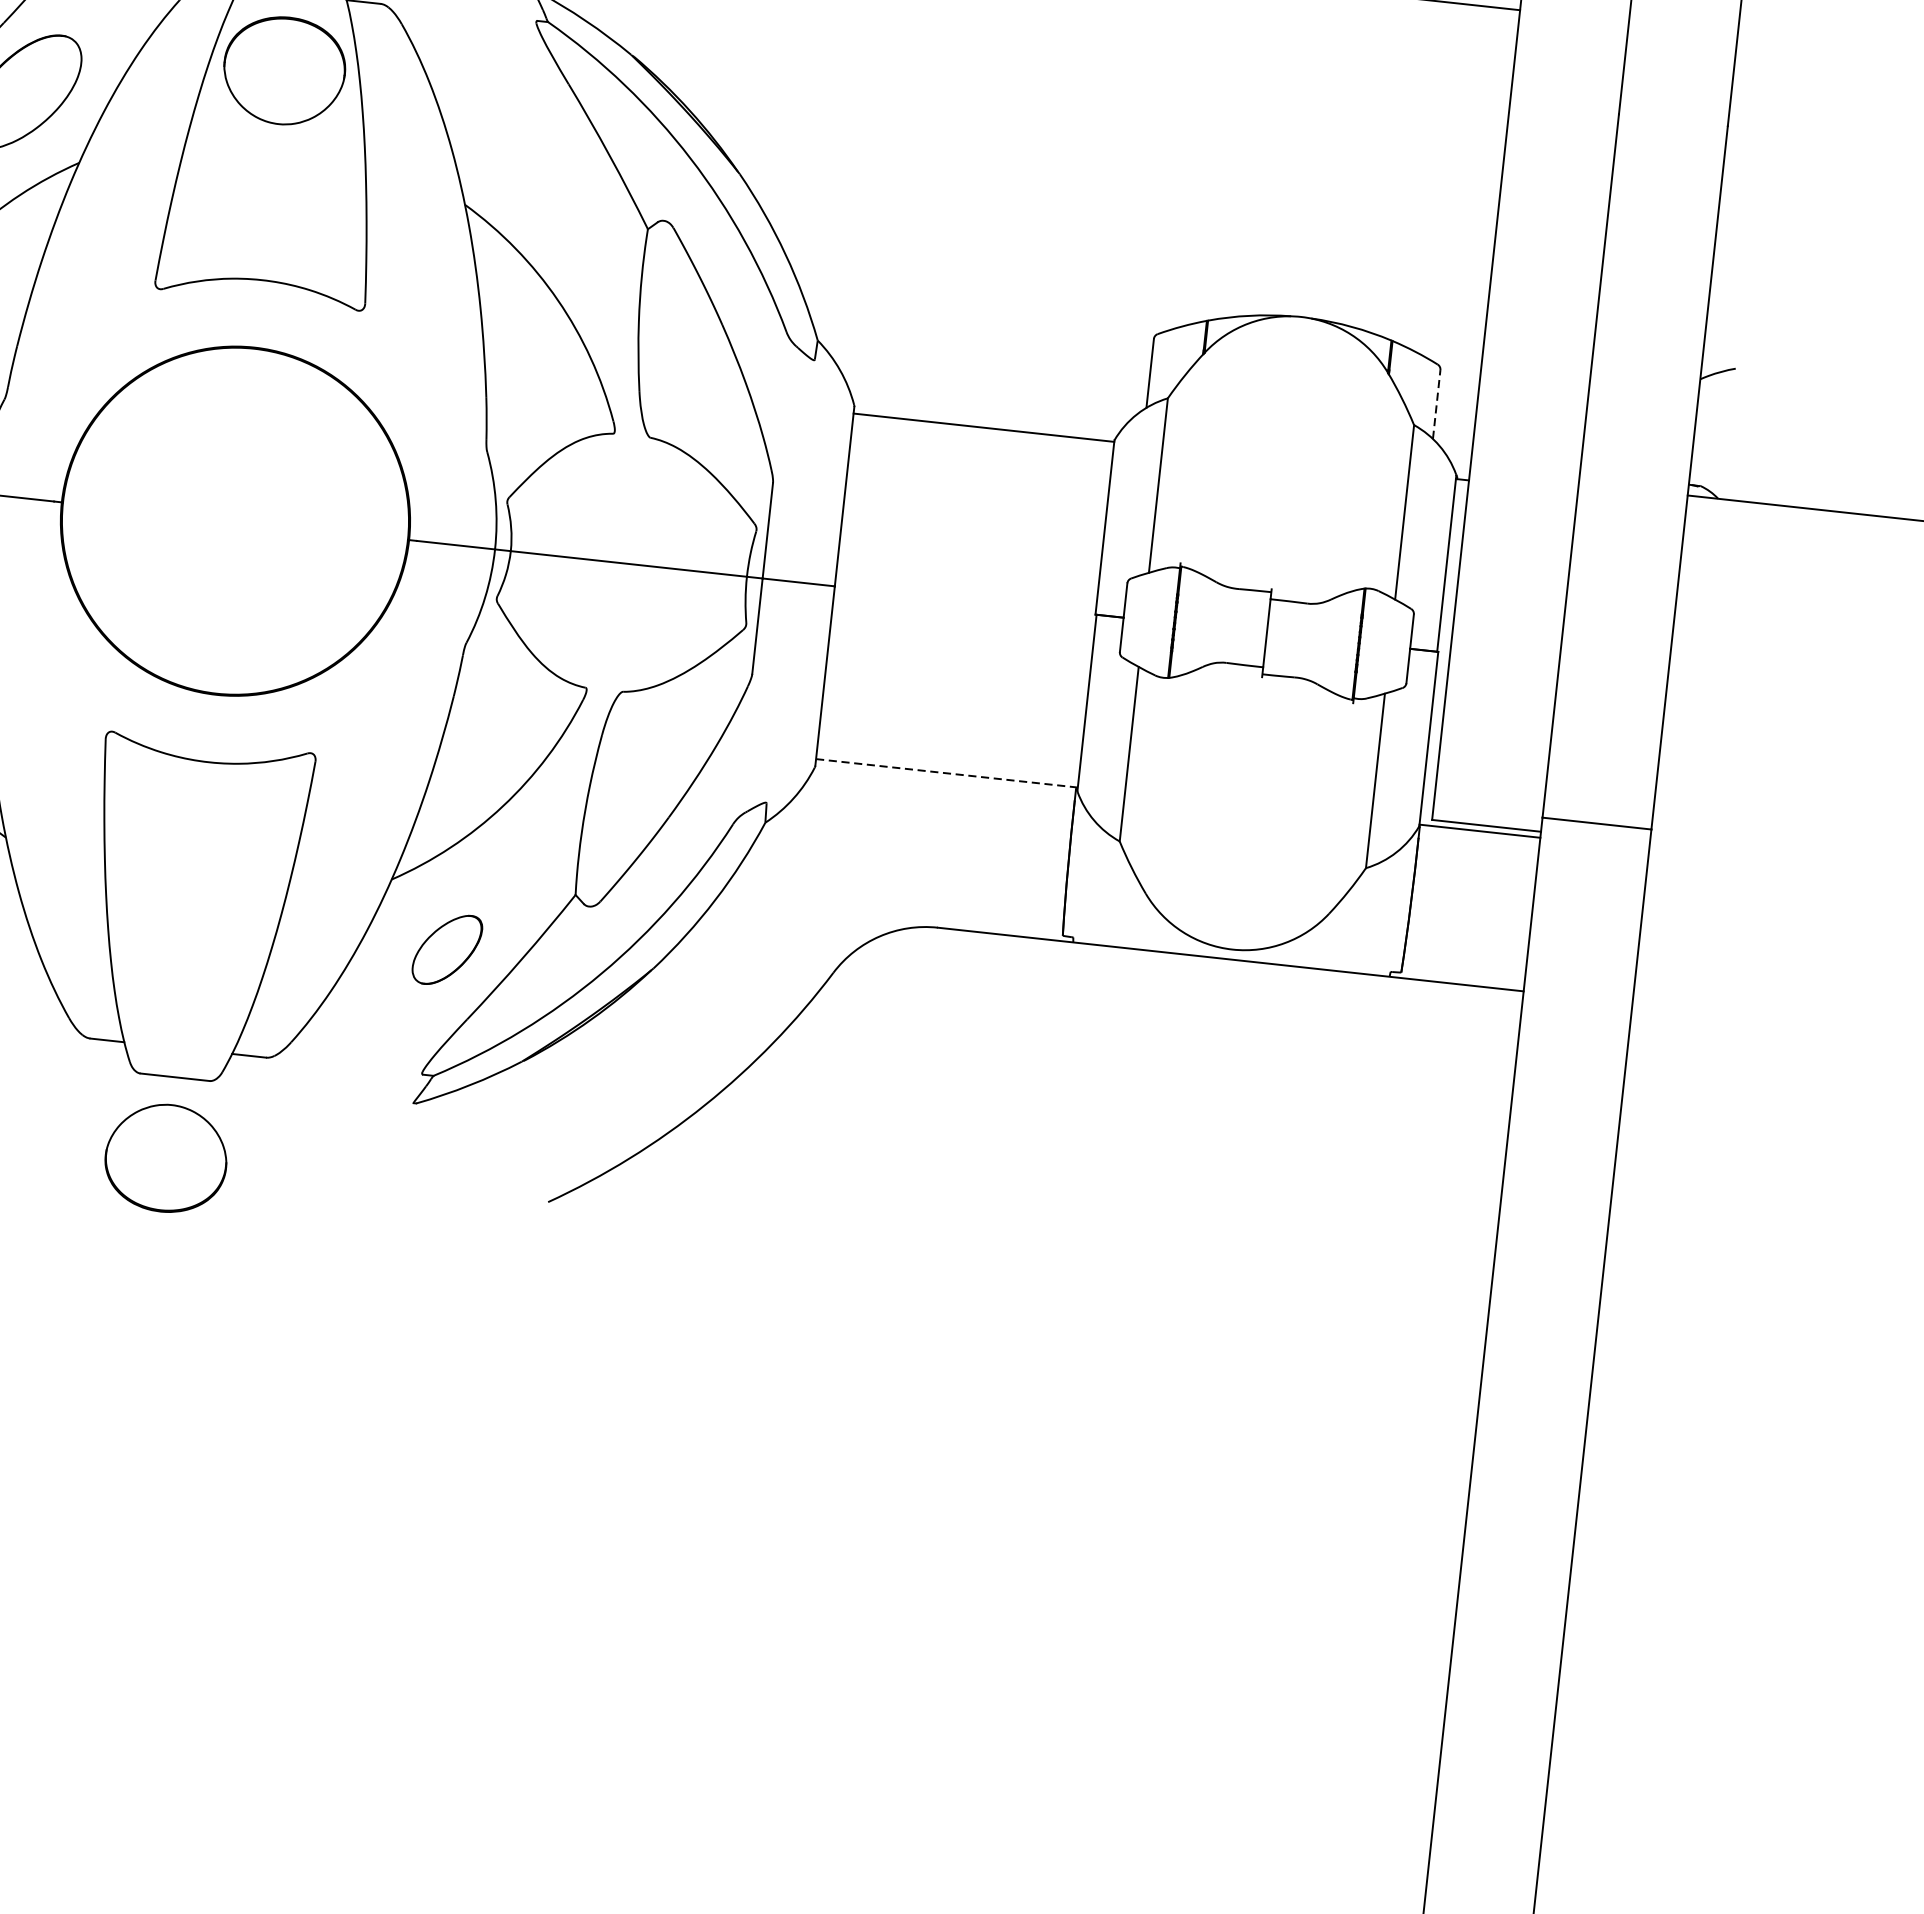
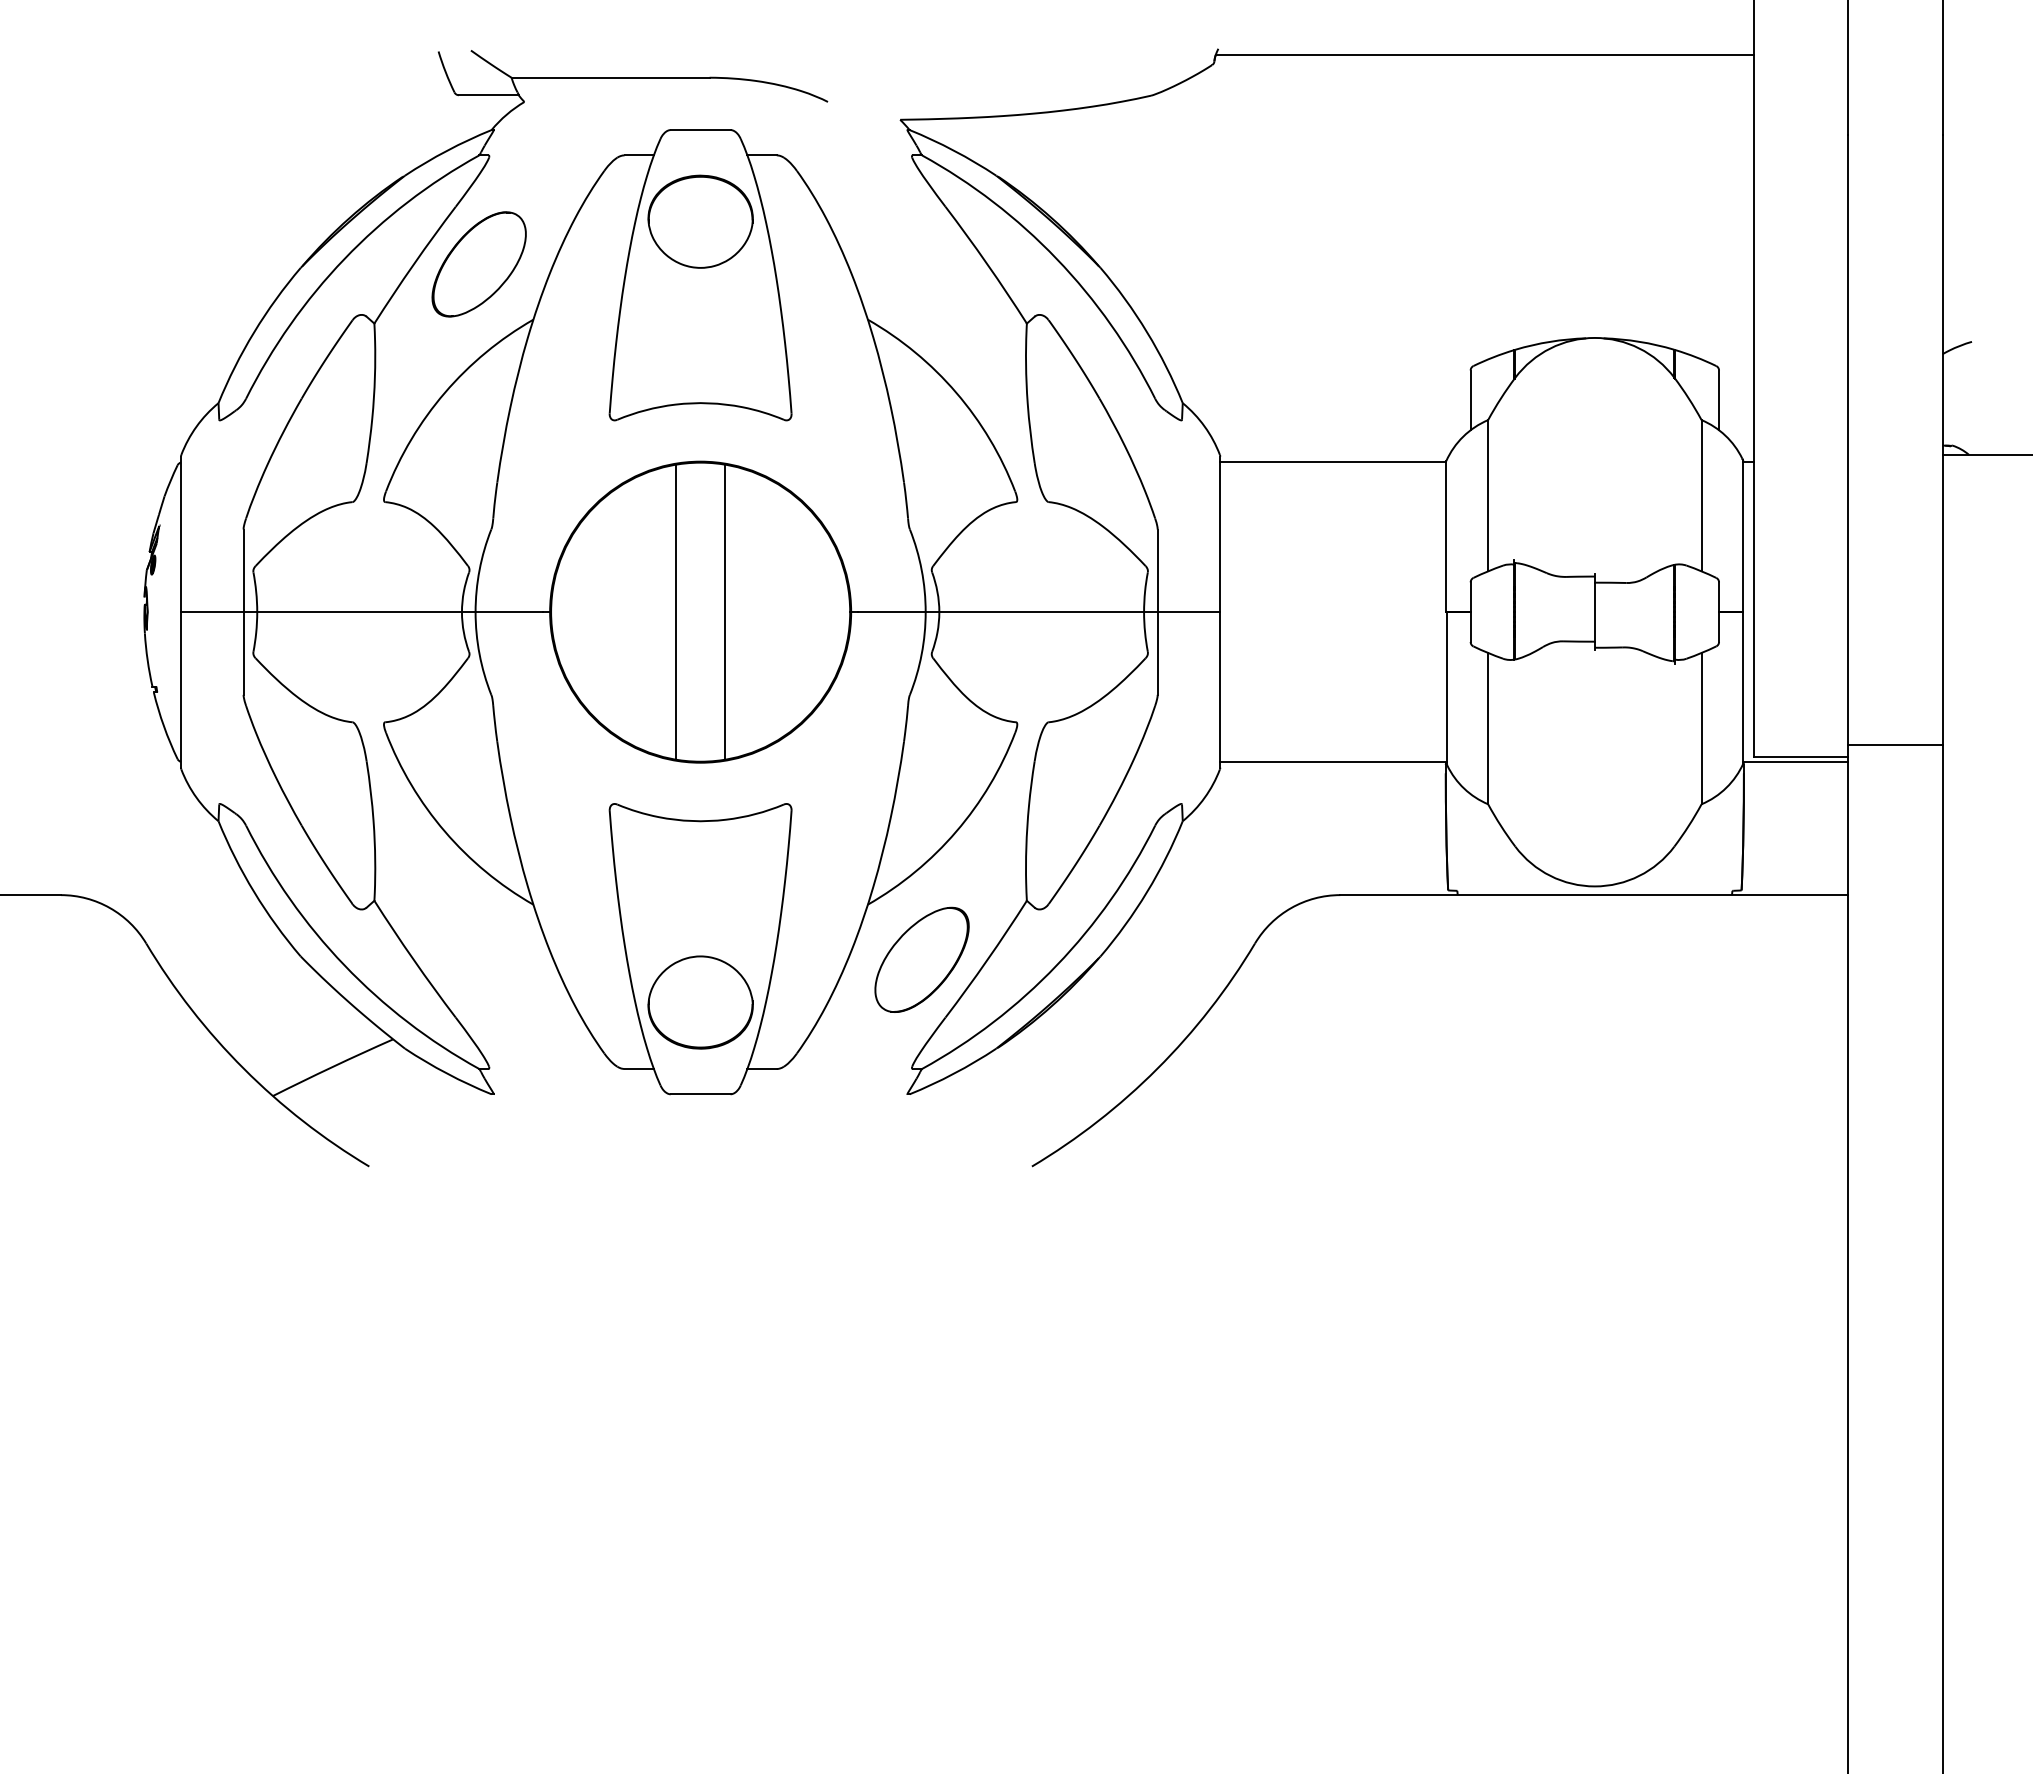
line: (1437, 404) -> (1719, 400), dashed -> solid
line: (206, 517) -> (675, 611), added
line: (264, 523) -> (725, 611), added
line: (947, 772) -> (1334, 761), dashed -> solid
part: (446, 949) -> (921, 959), size x1.67
part: (166, 1158) -> (700, 1002), moved

